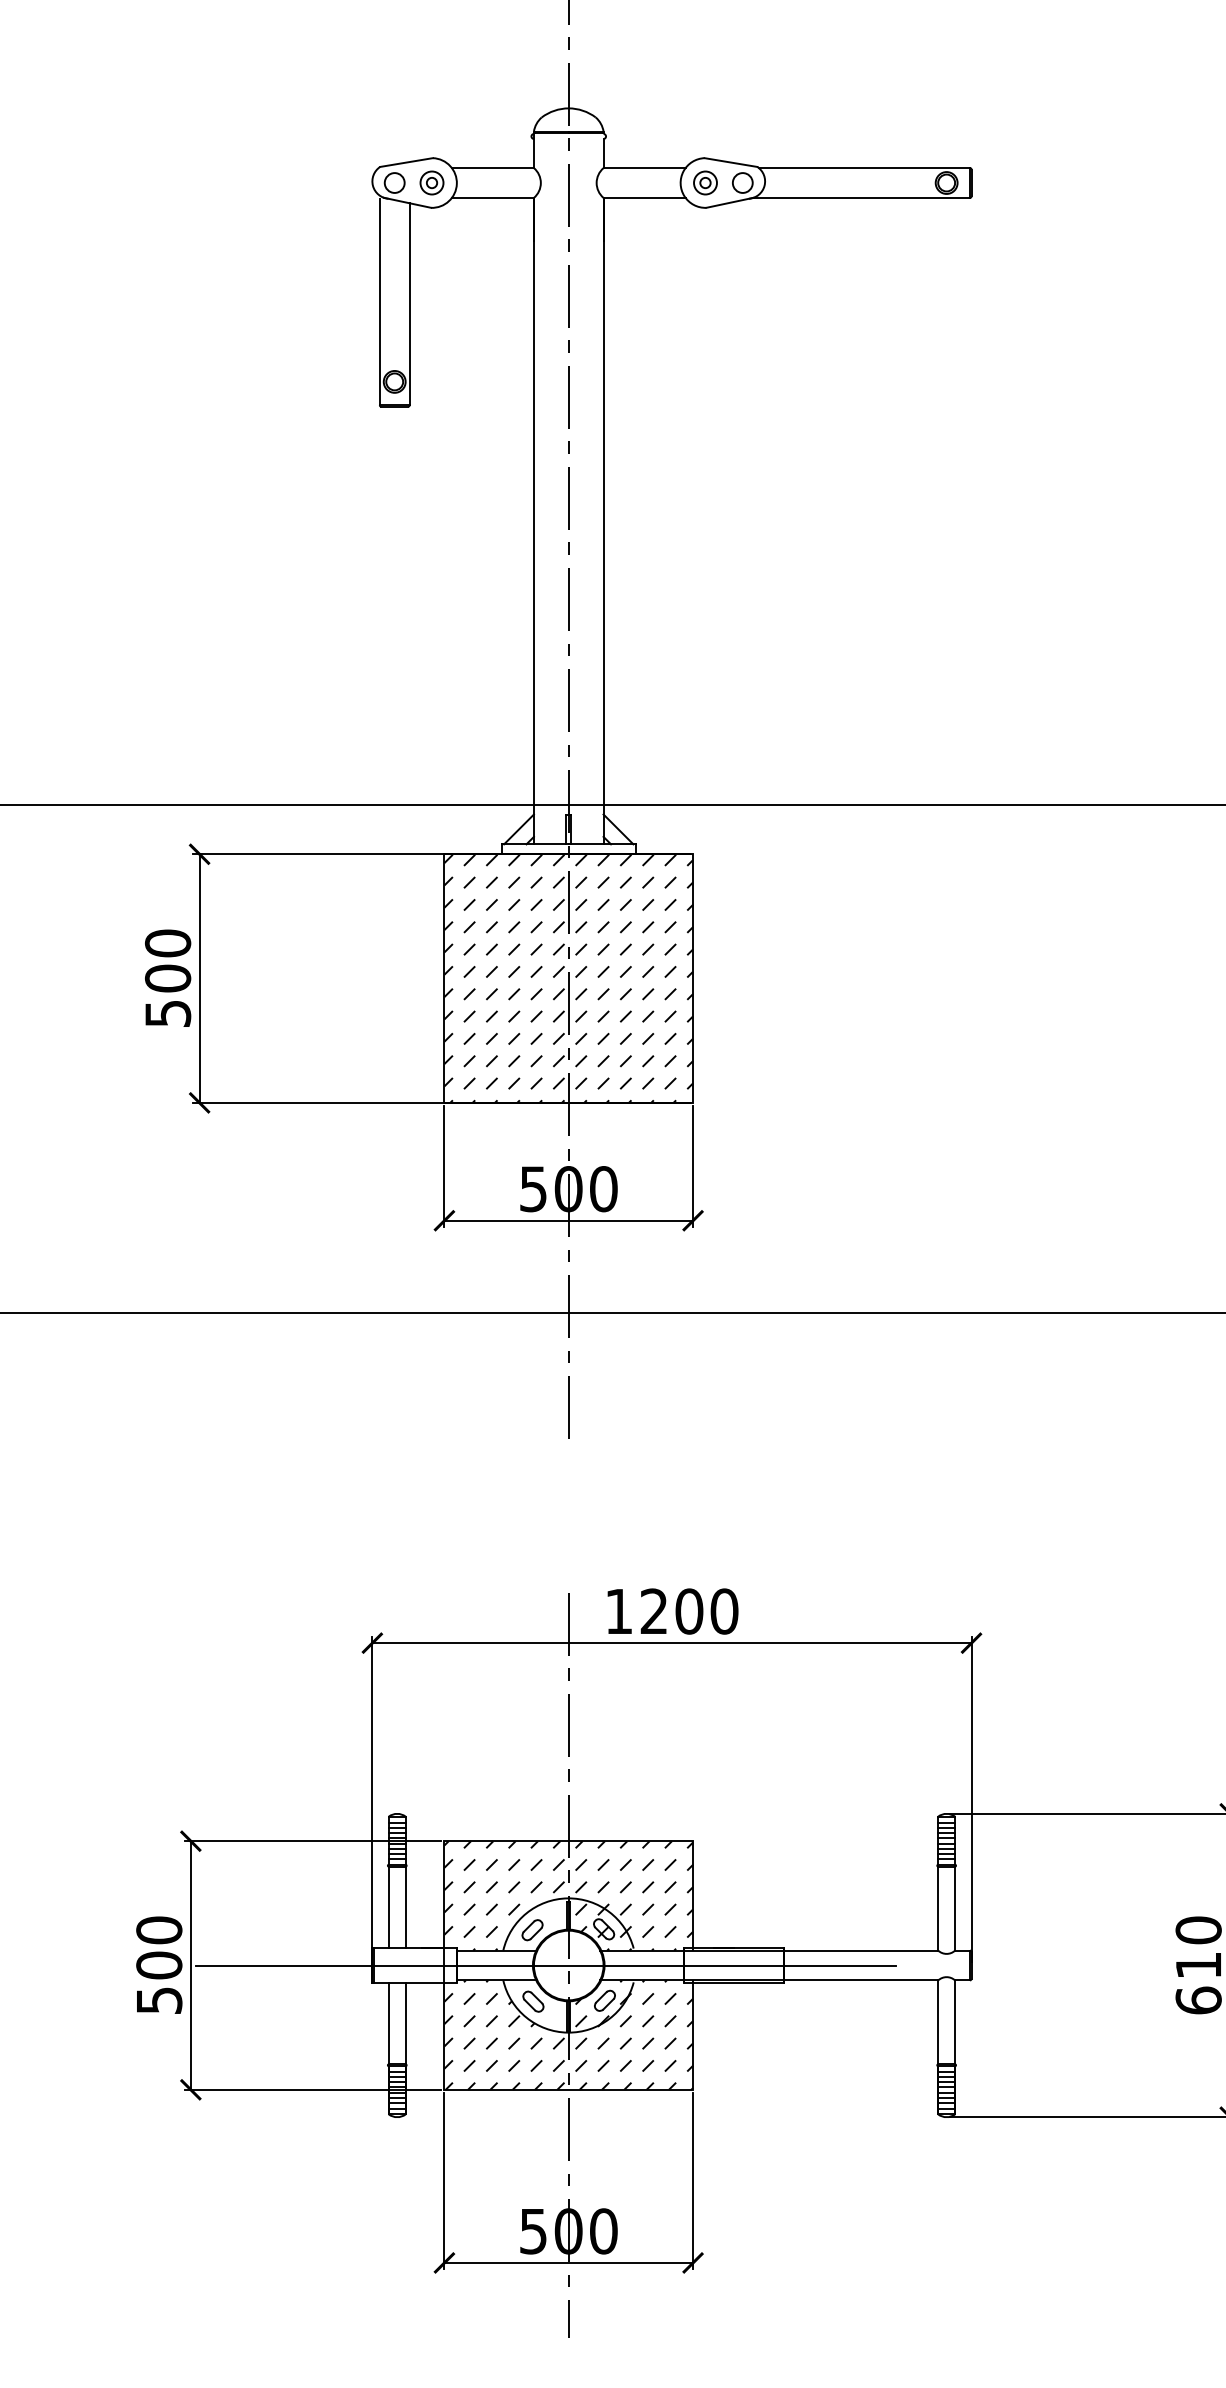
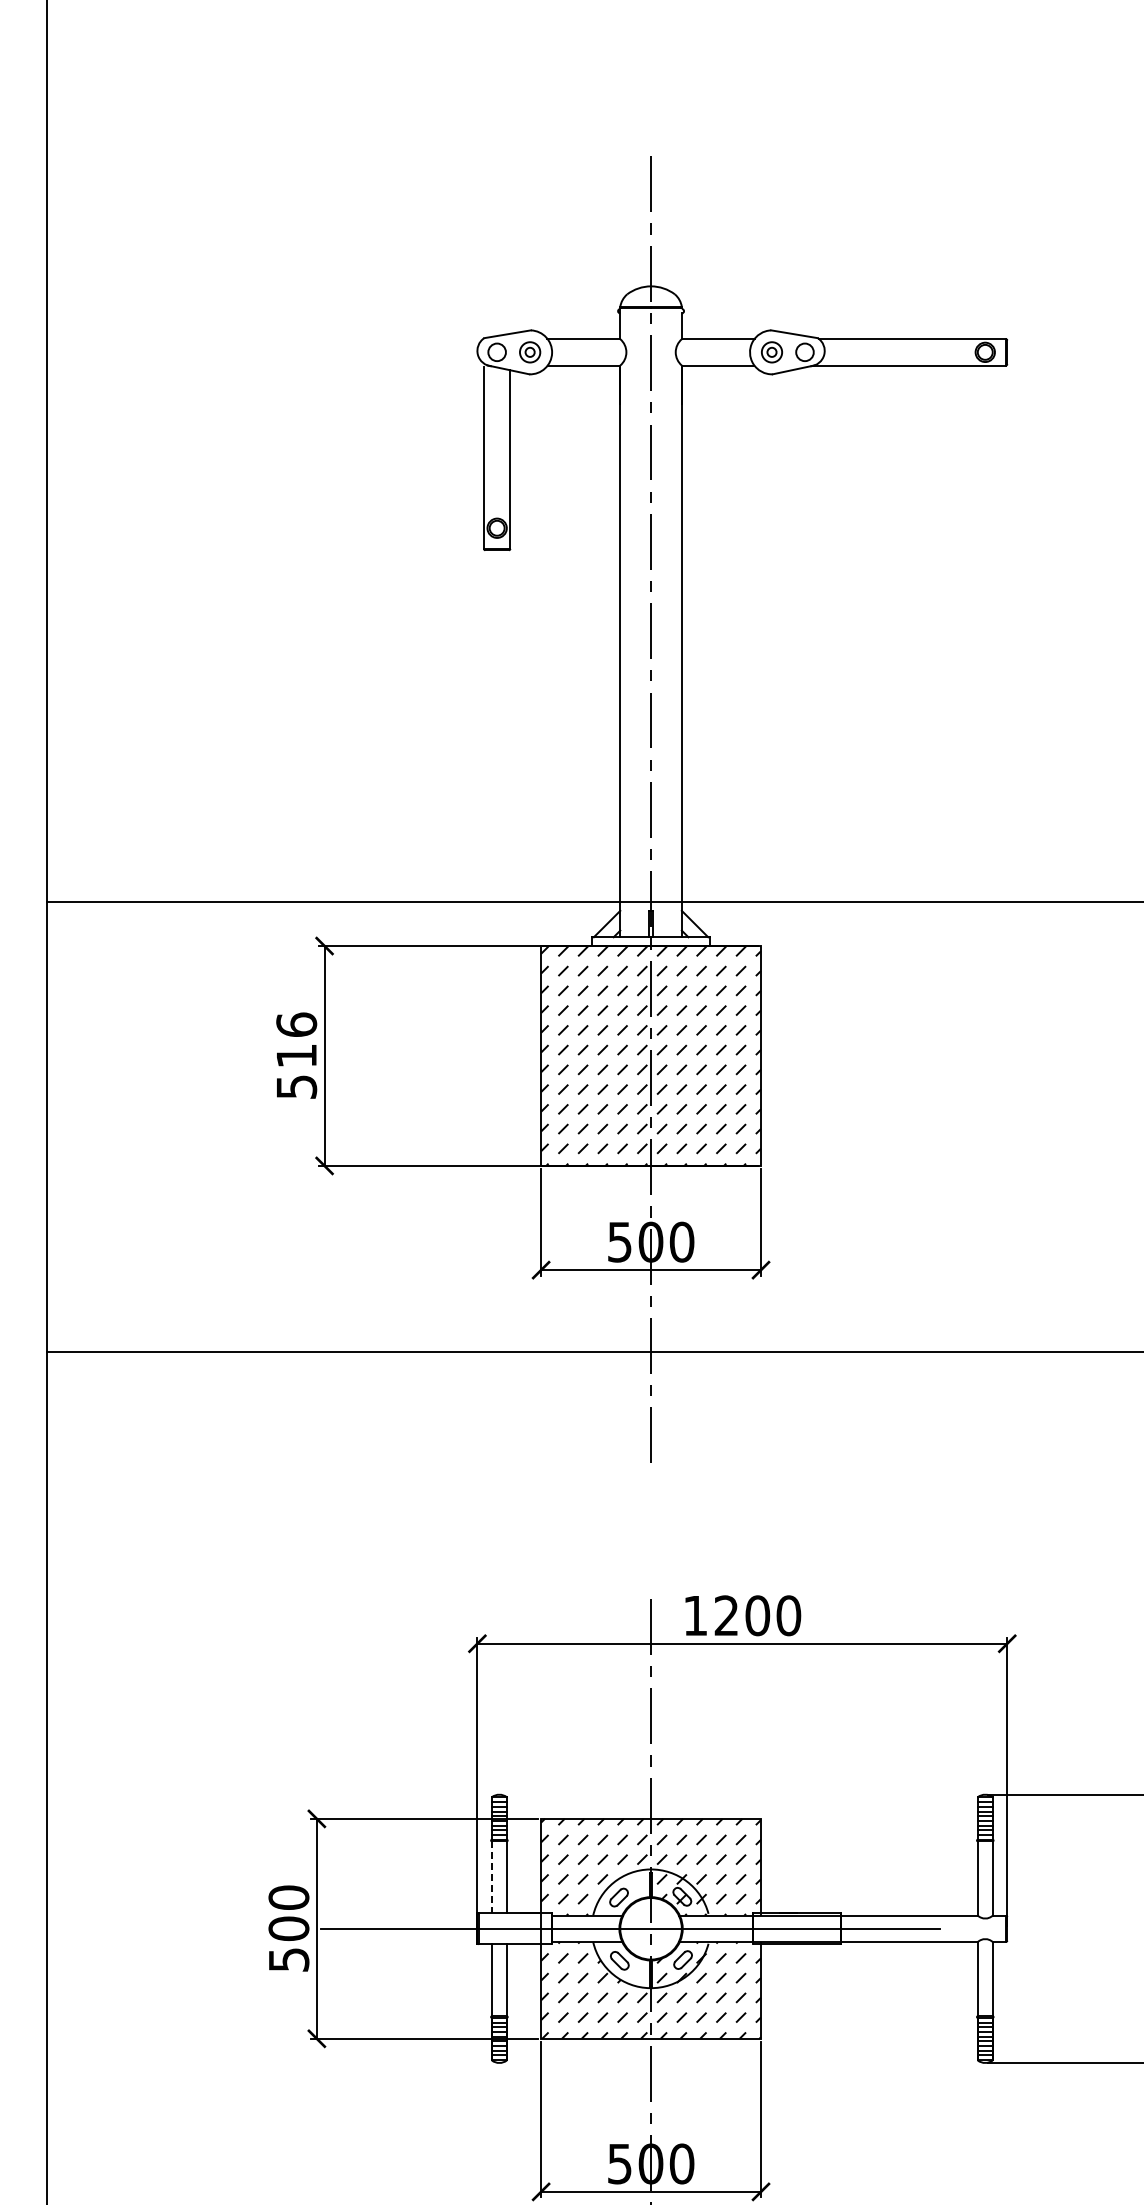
text: (167, 961) -> (296, 1040), 500 -> 516
line: (388, 1907) -> (491, 1877), solid -> dashed

